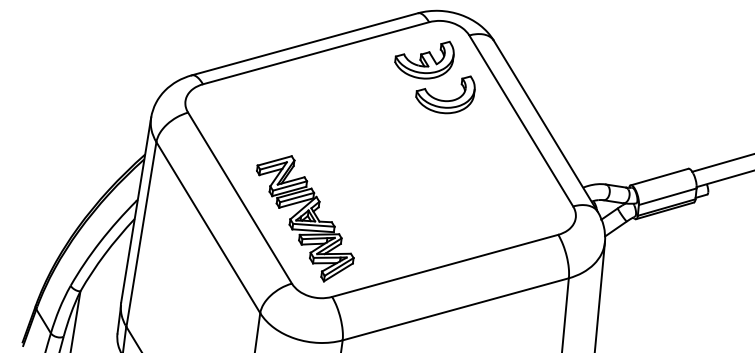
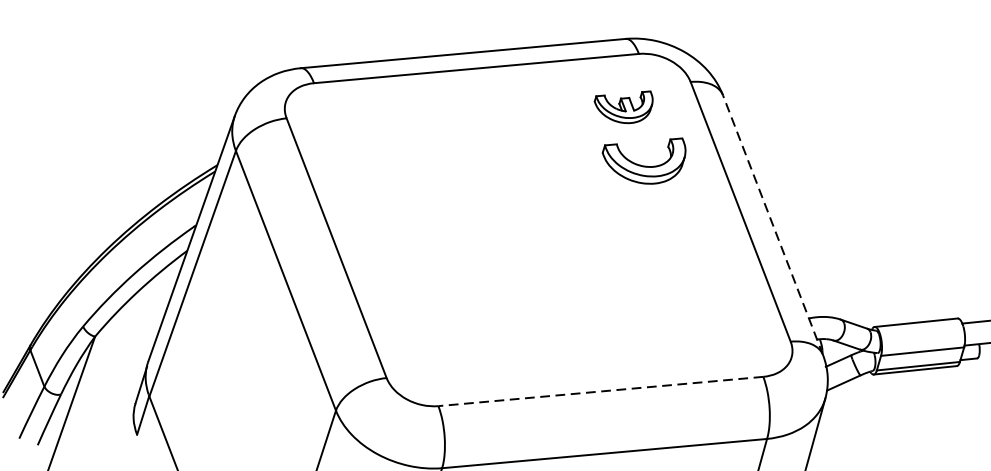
part: (424, 59) -> (623, 103), size x0.7
line: (545, 125) -> (772, 223), solid -> dashed
part: (305, 218) -> (421, 292), removed
line: (444, 266) -> (599, 392), solid -> dashed

